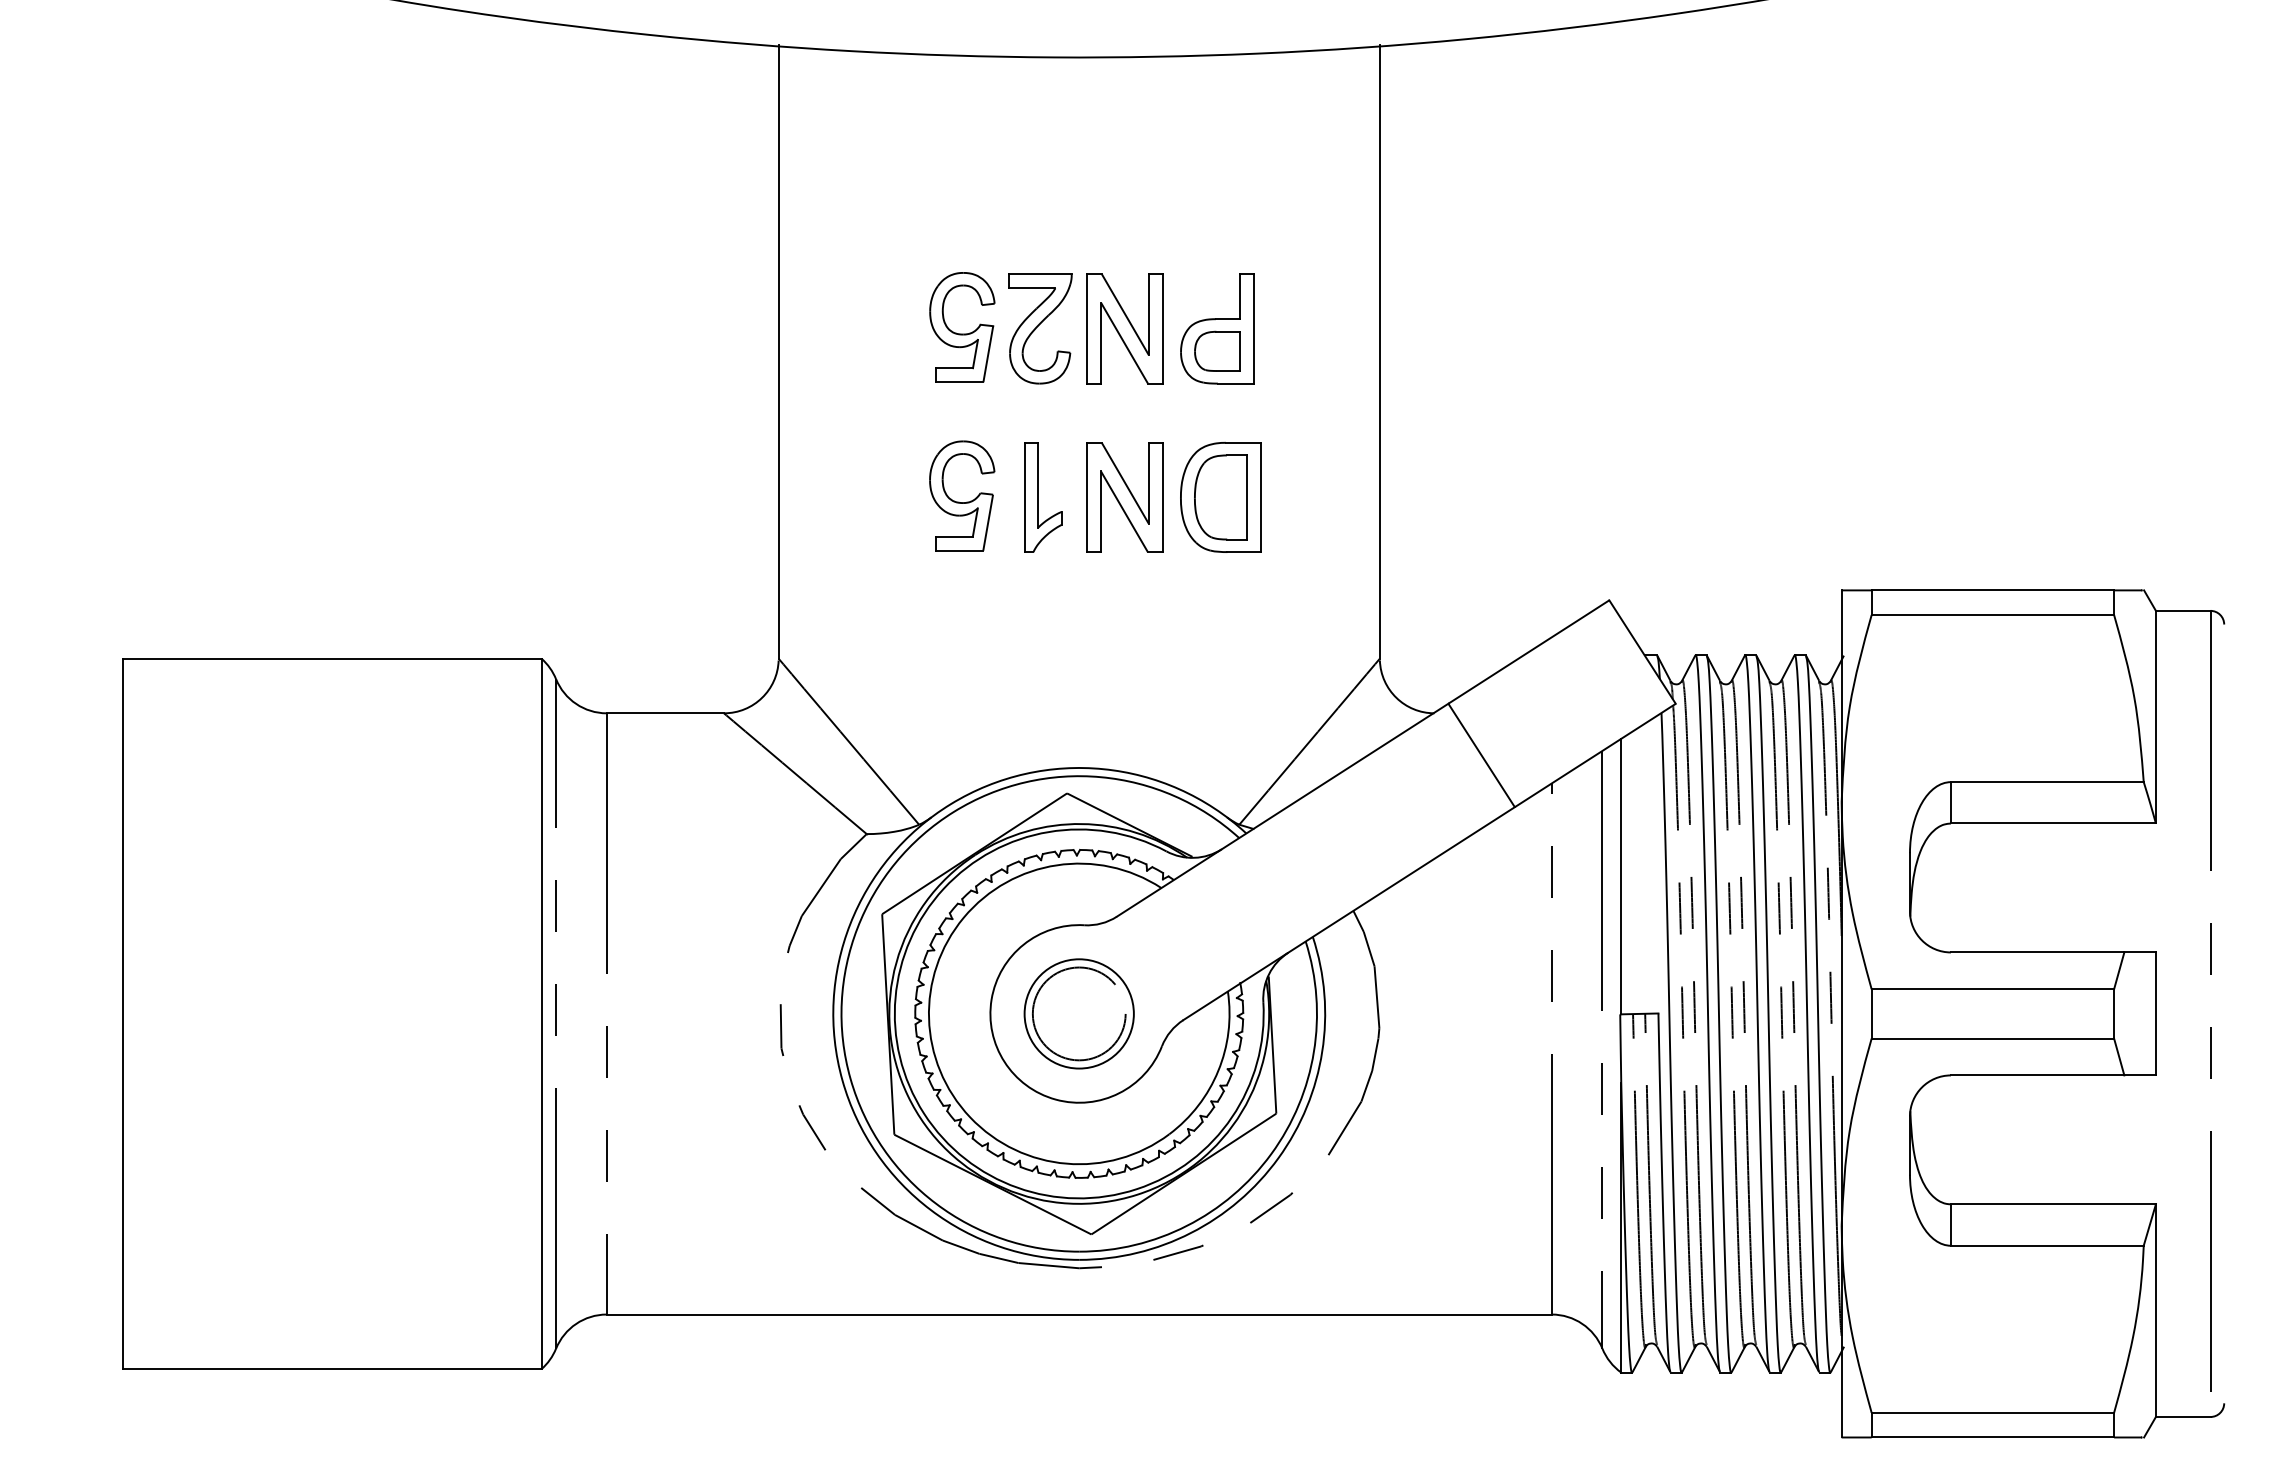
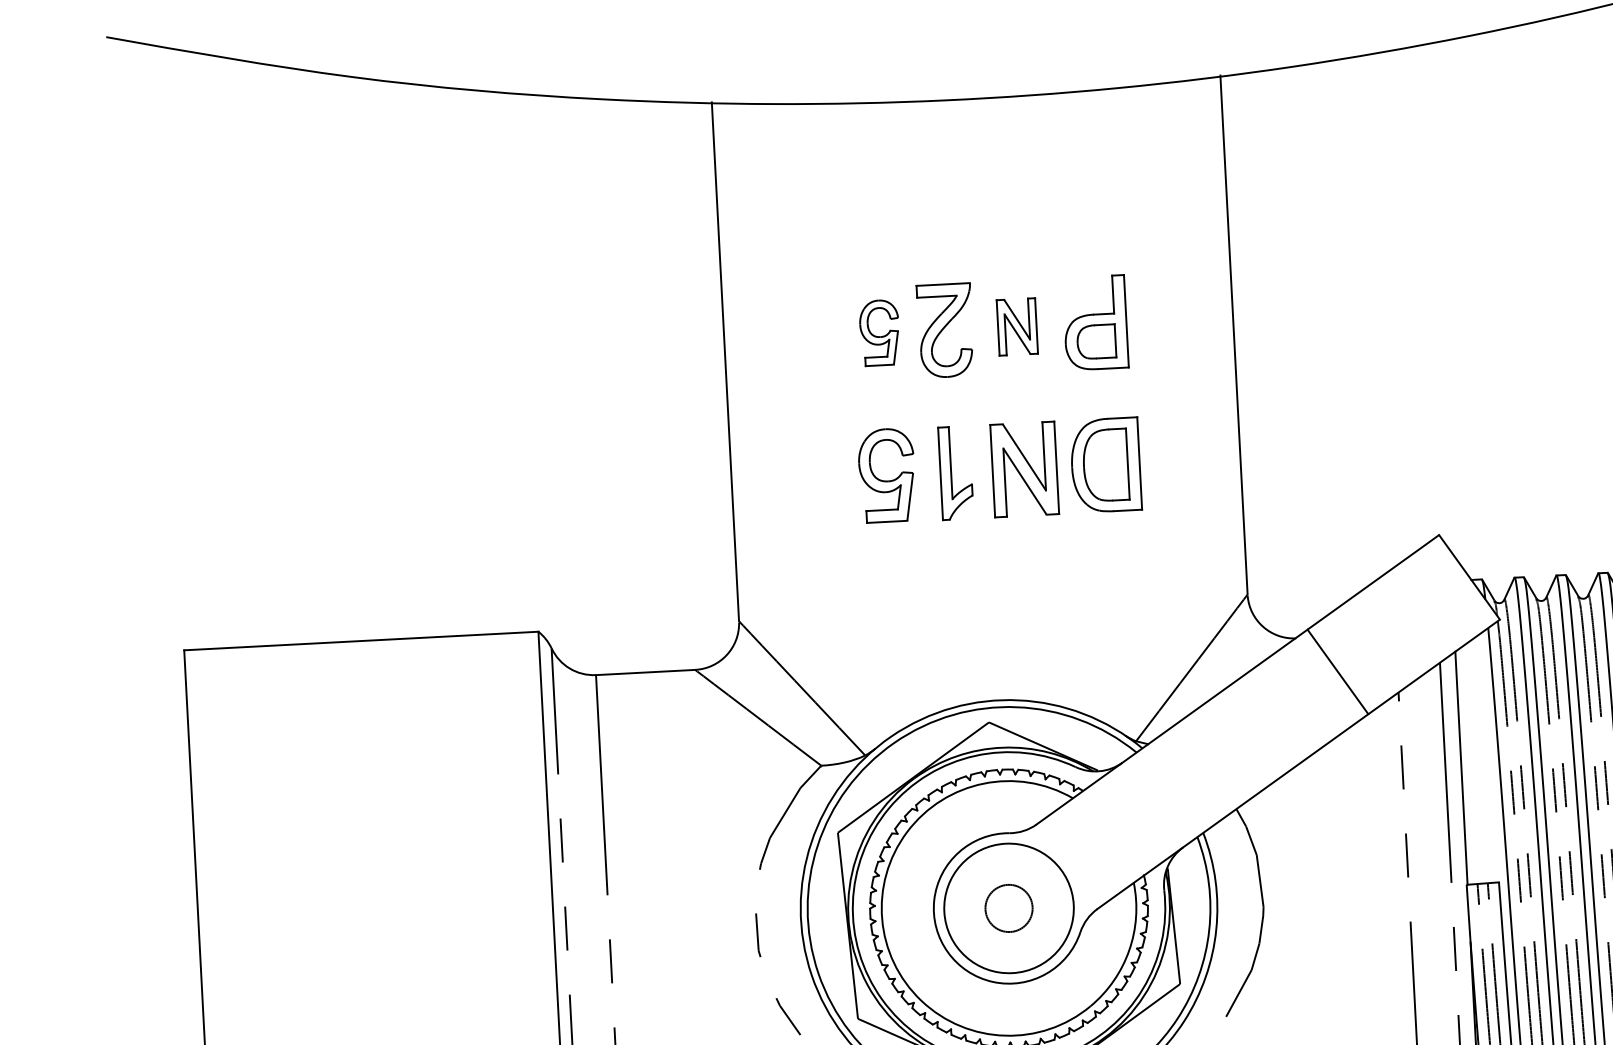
part: (962, 327) -> (879, 332), size x0.7
part: (1124, 328) -> (1016, 326), size x0.6
circle: (1078, 1013) -> (1008, 908), size x0.6
circle: (1078, 1013) -> (1008, 908), size x1.4

